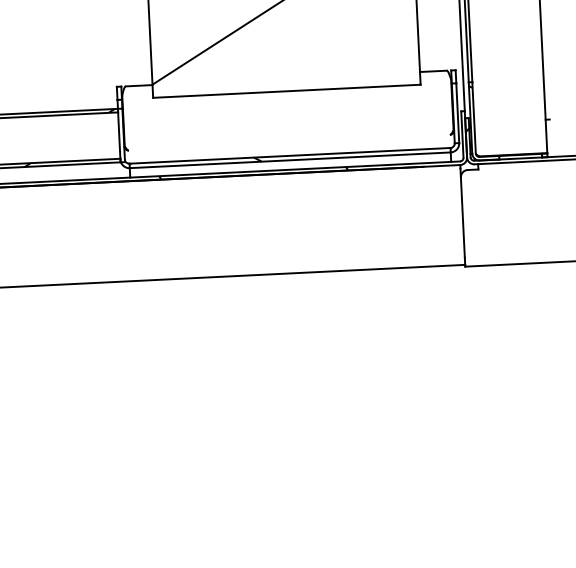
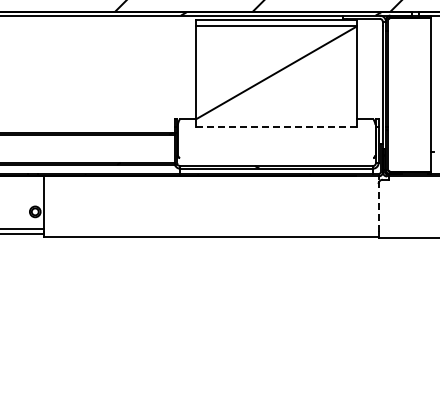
line: (288, 91) -> (277, 127), solid -> dashed
line: (462, 213) -> (378, 205), solid -> dashed

